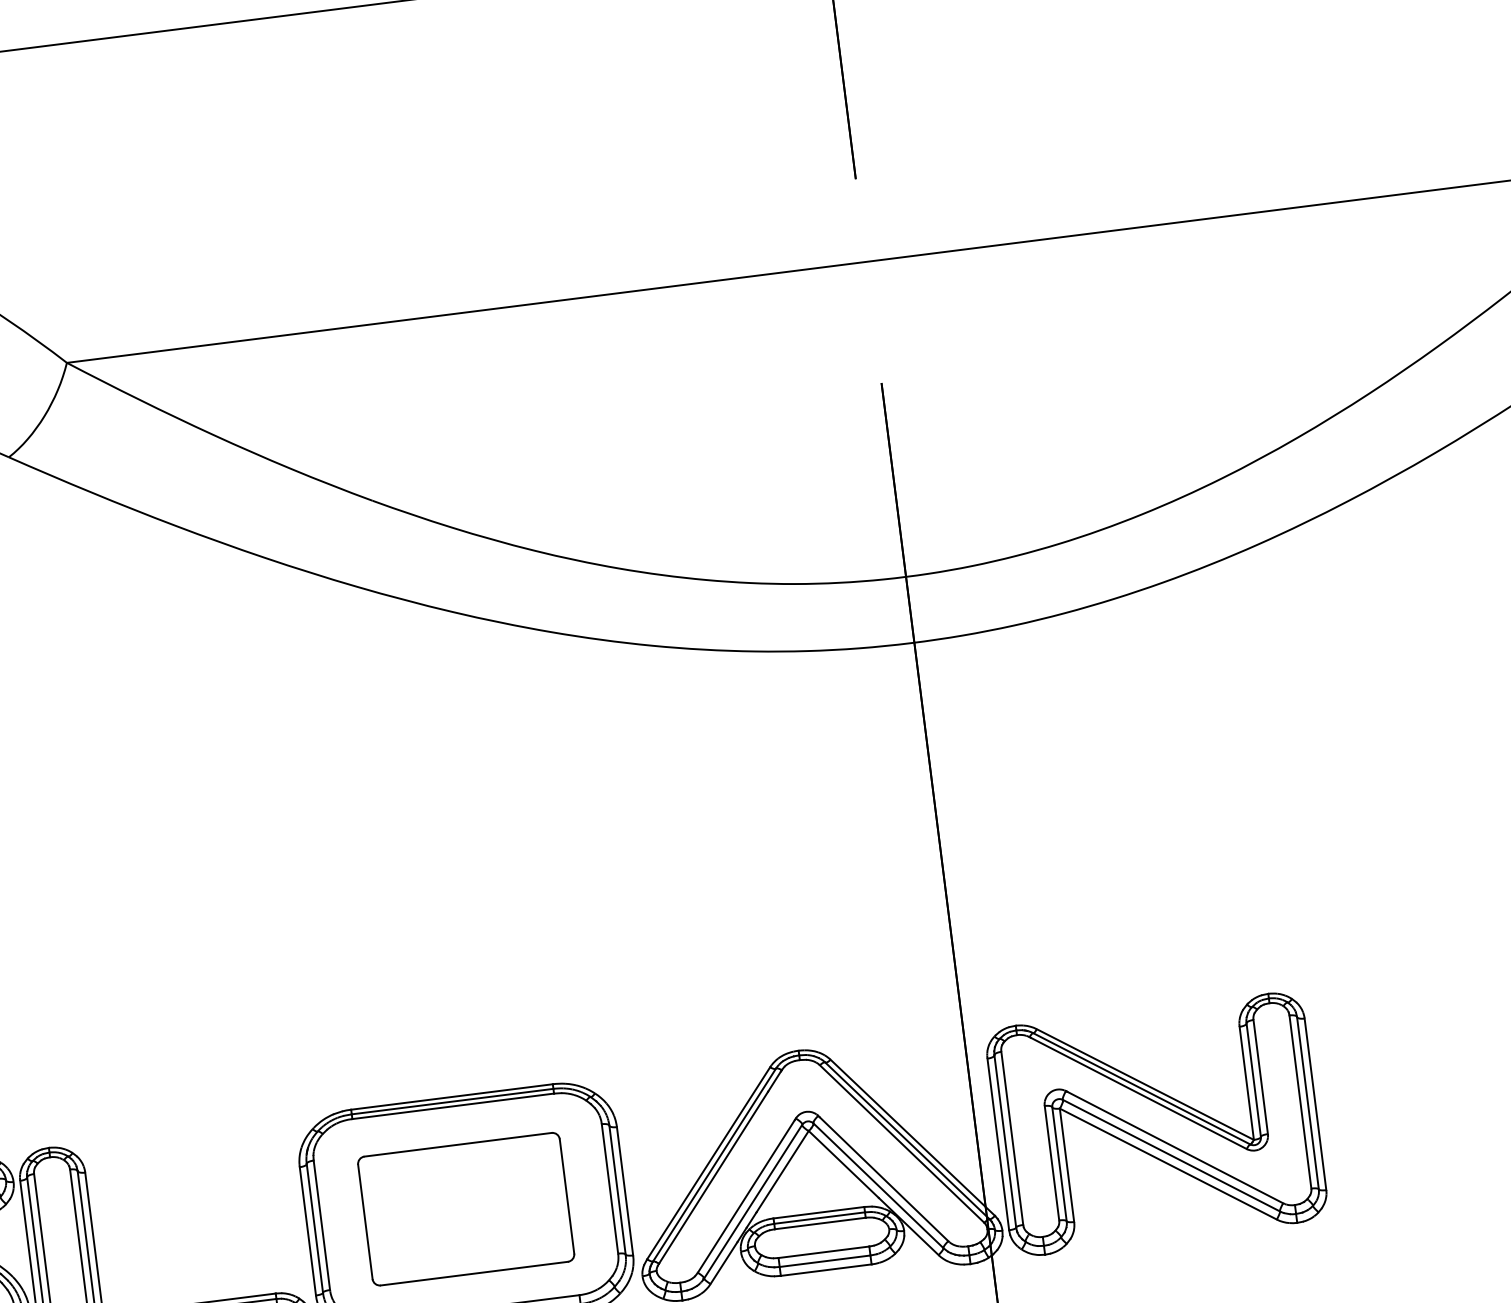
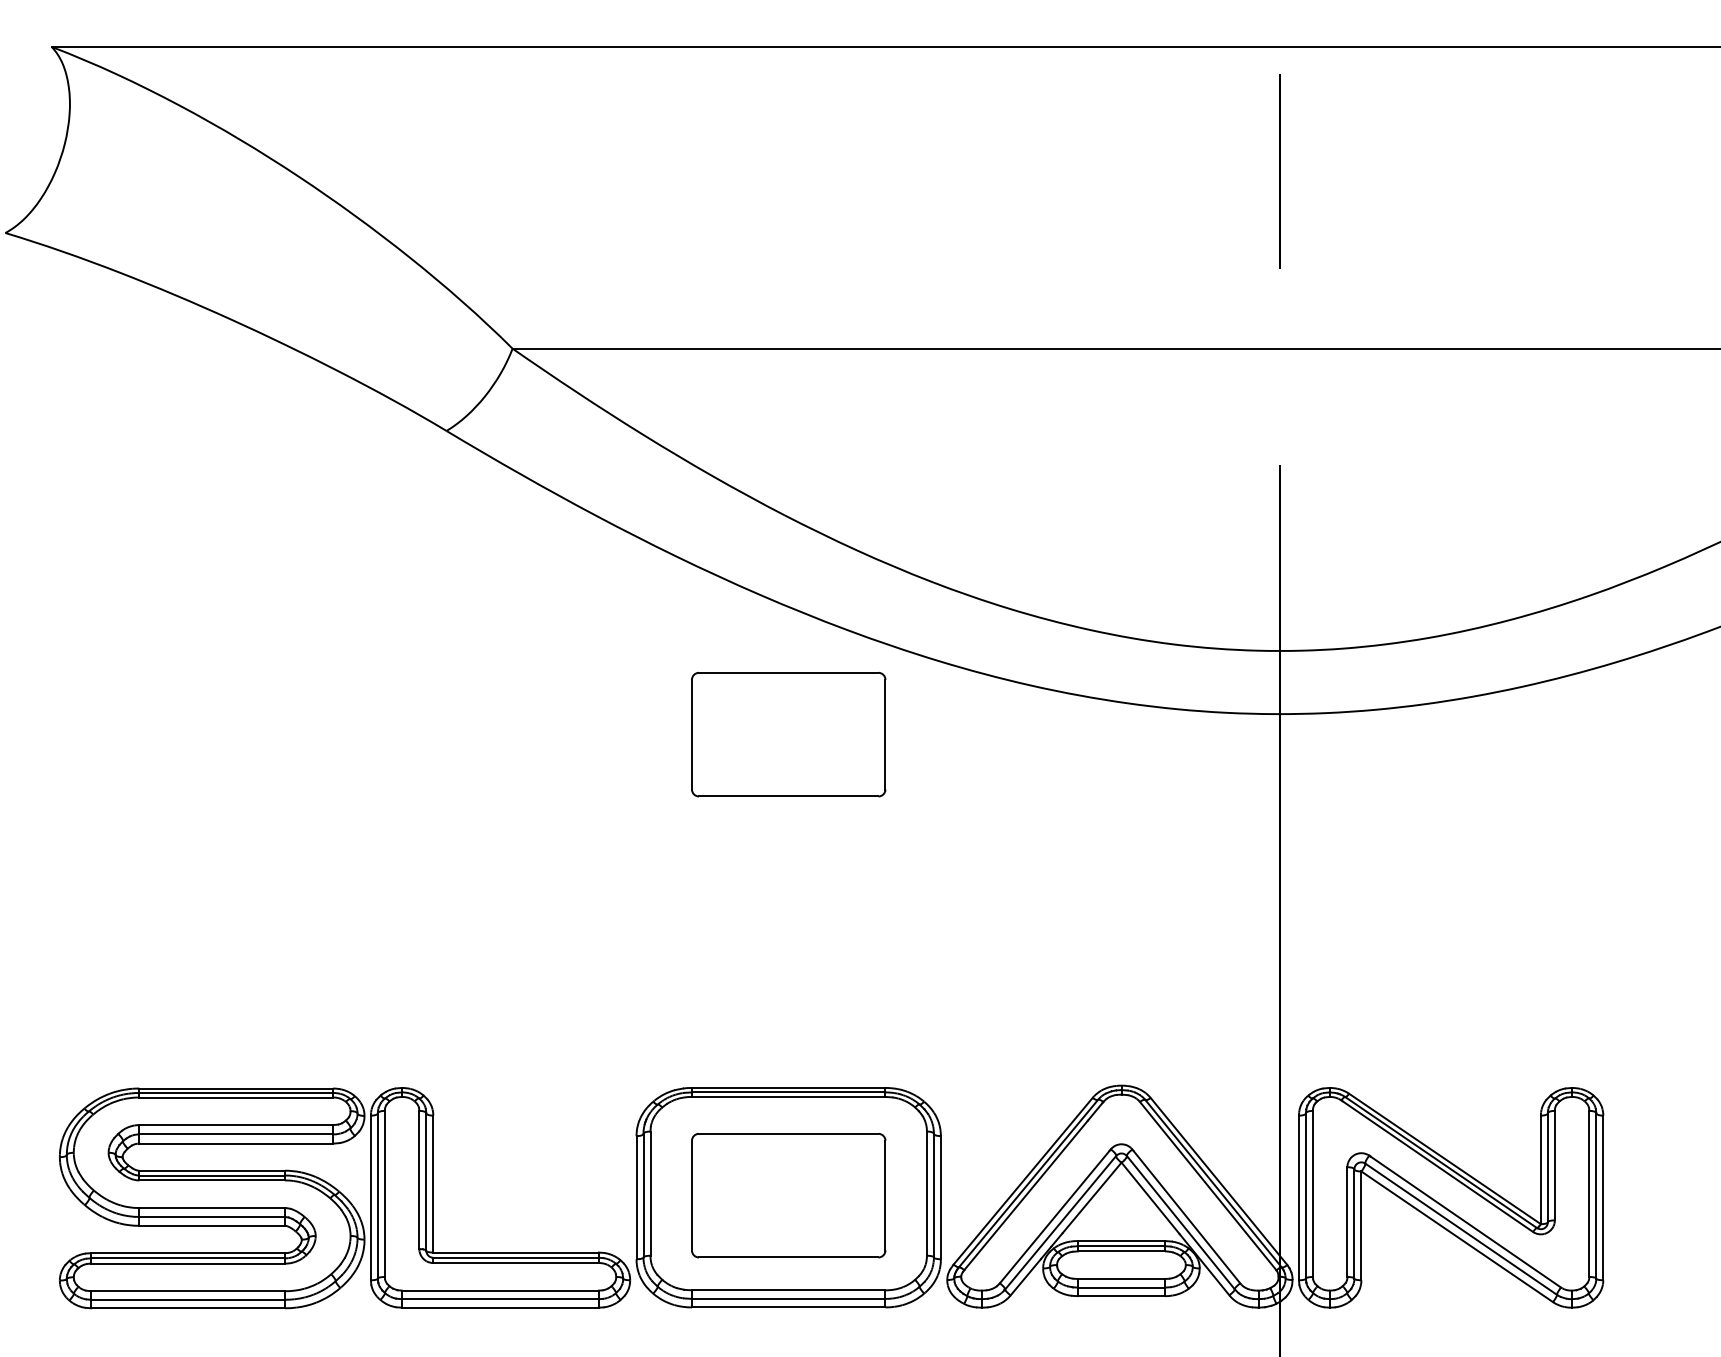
part: (405, 728) -> (788, 734), added

